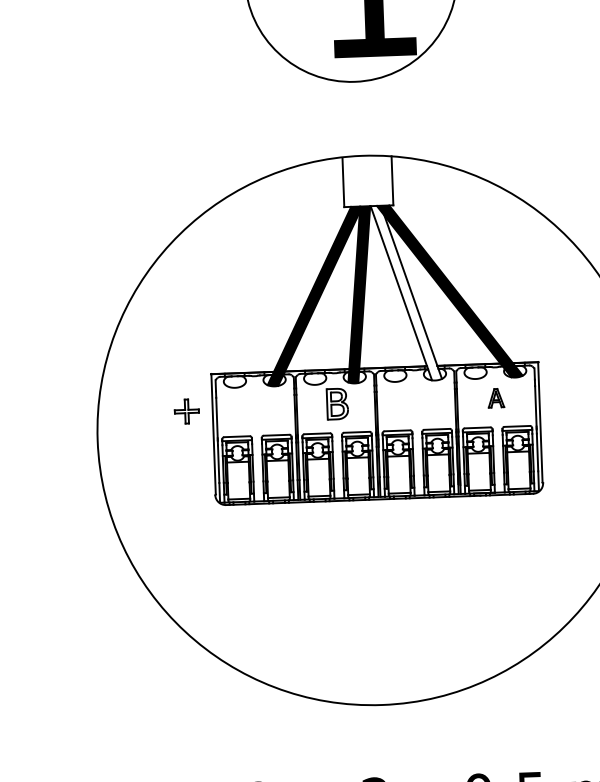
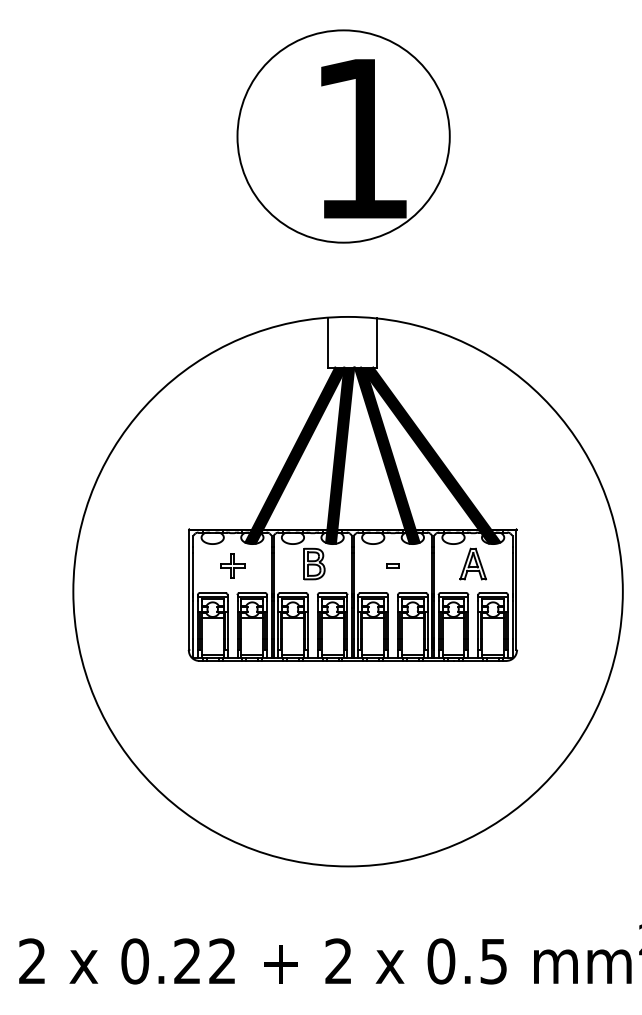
fill: (405, 292) -> (386, 455), added
part: (495, 397) -> (472, 563), size x1.67
part: (415, 402) -> (392, 565), added
part: (186, 411) -> (232, 565), moved

